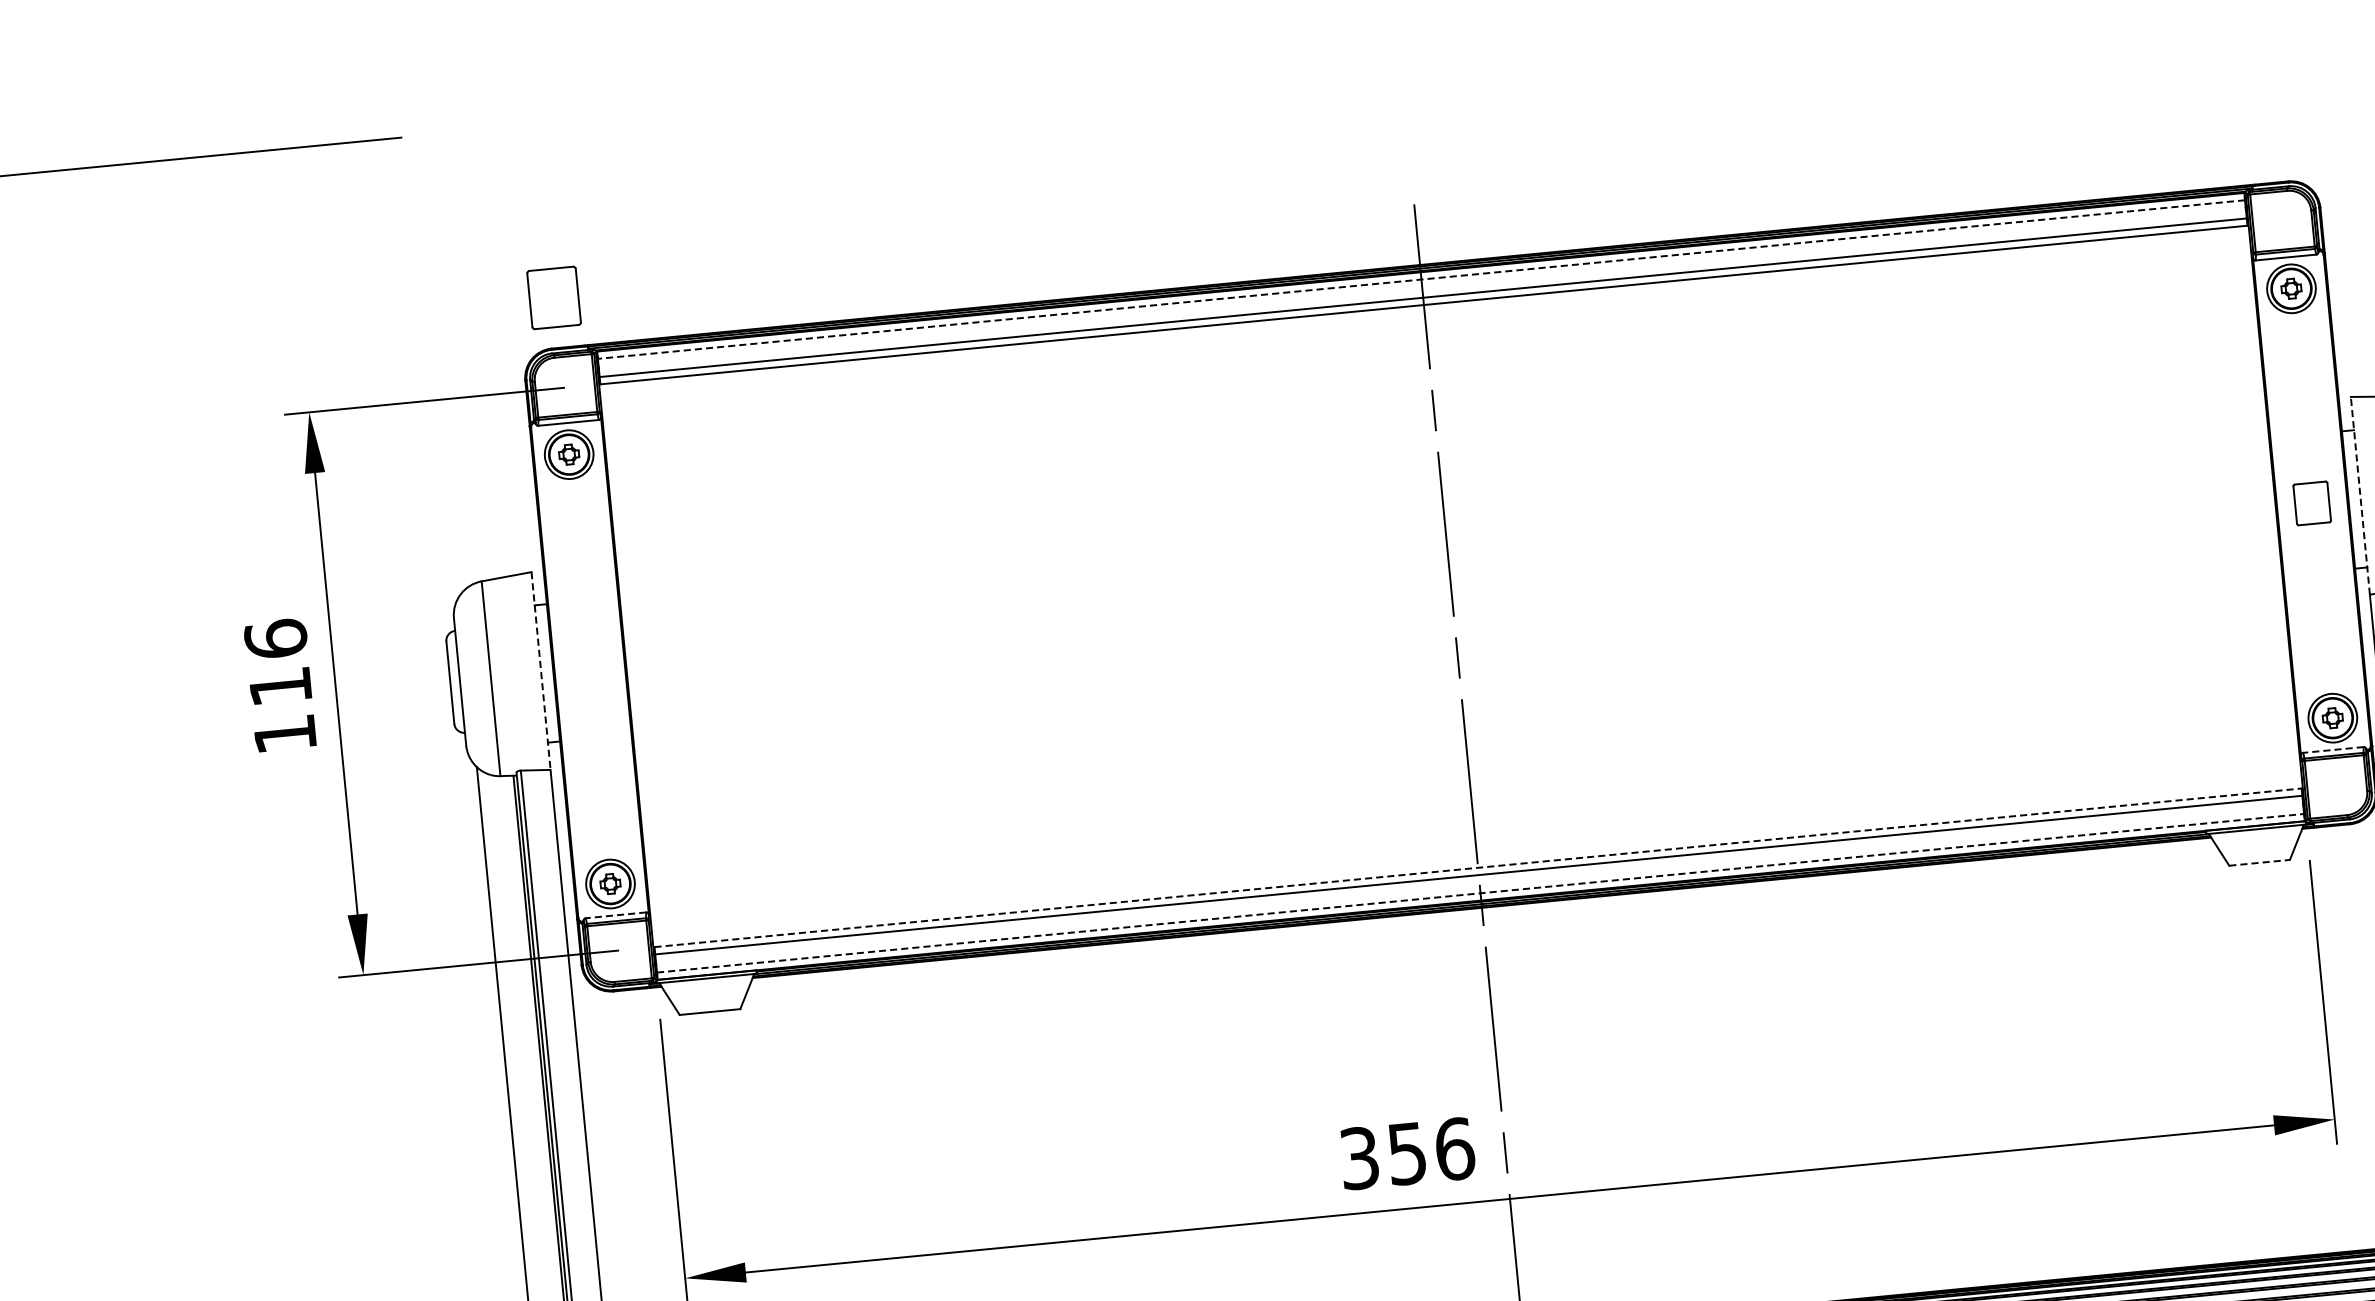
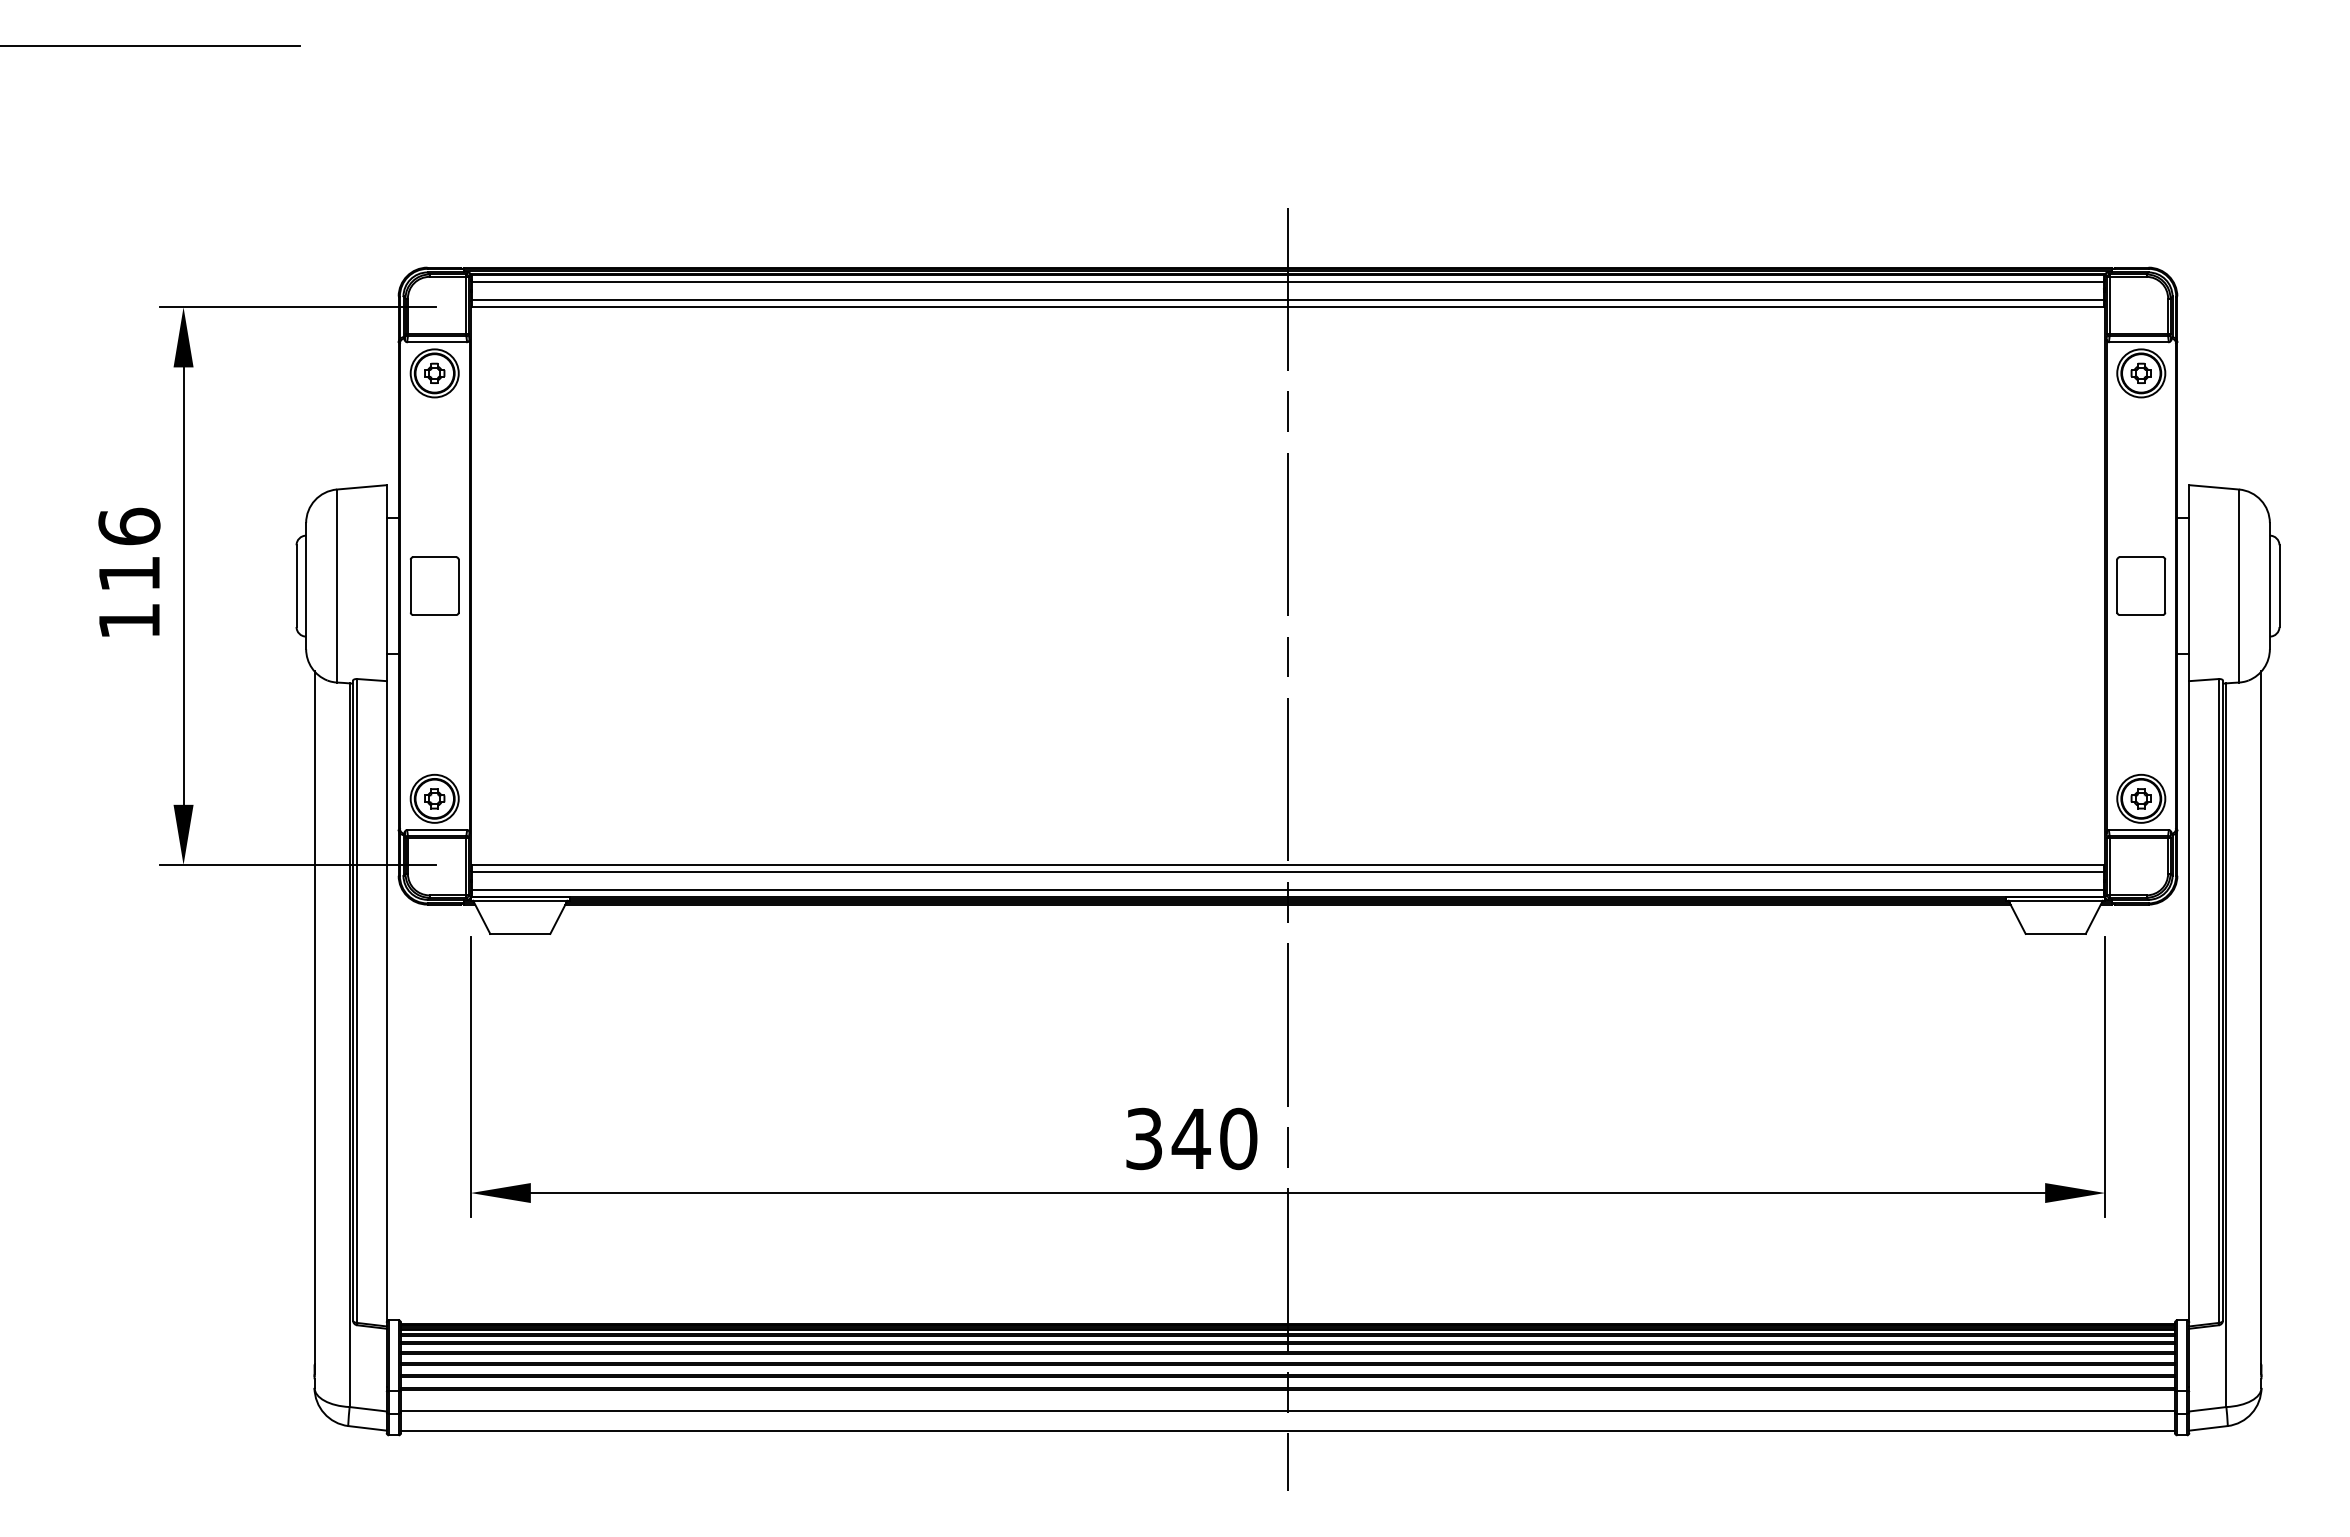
line: (1420, 280) -> (1287, 282), dashed -> solid
part: (553, 297) -> (434, 585), moved
line: (2360, 496) -> (2189, 583), dashed -> solid
part: (2312, 502) -> (2141, 585), size x1.43
line: (540, 671) -> (386, 583), dashed -> solid
line: (2333, 750) -> (2138, 830), dashed -> solid
line: (2260, 862) -> (2056, 933), dashed -> solid
line: (1478, 867) -> (1288, 864), dashed -> solid
line: (1481, 893) -> (1288, 890), dashed -> solid
line: (615, 915) -> (436, 830), dashed -> solid
text: (1430, 1151) -> (1214, 1138), 356 -> 340

